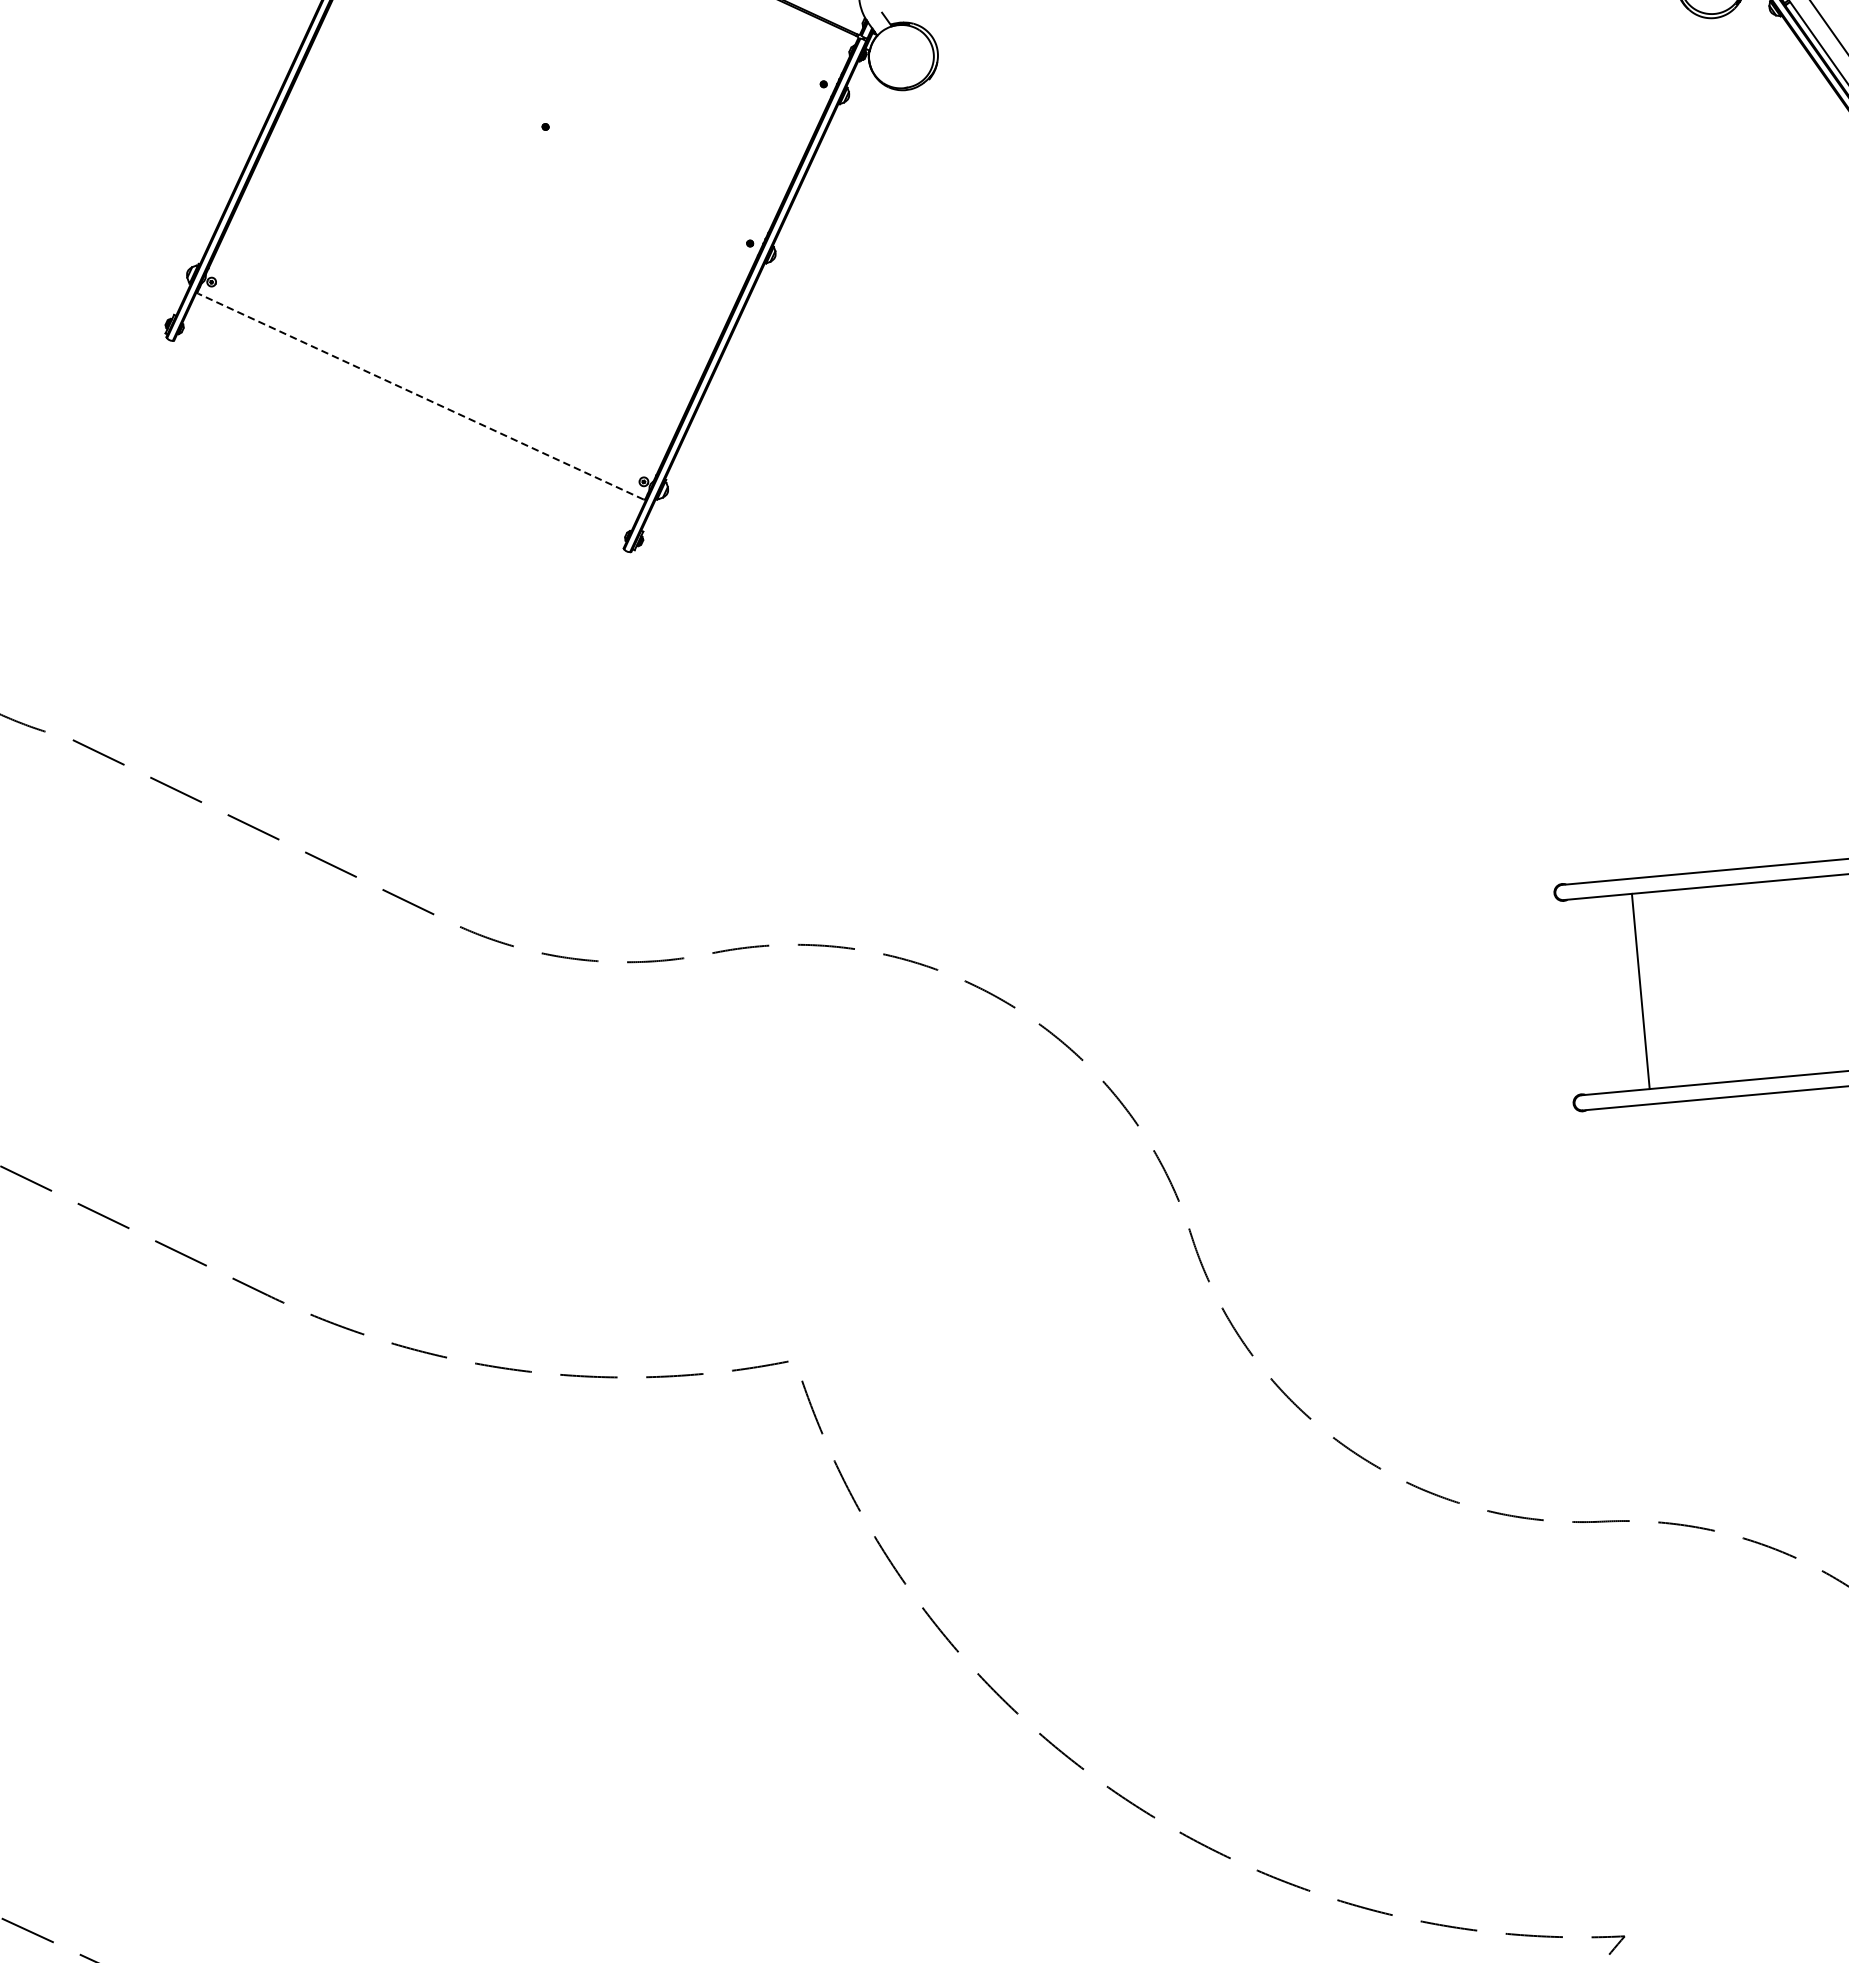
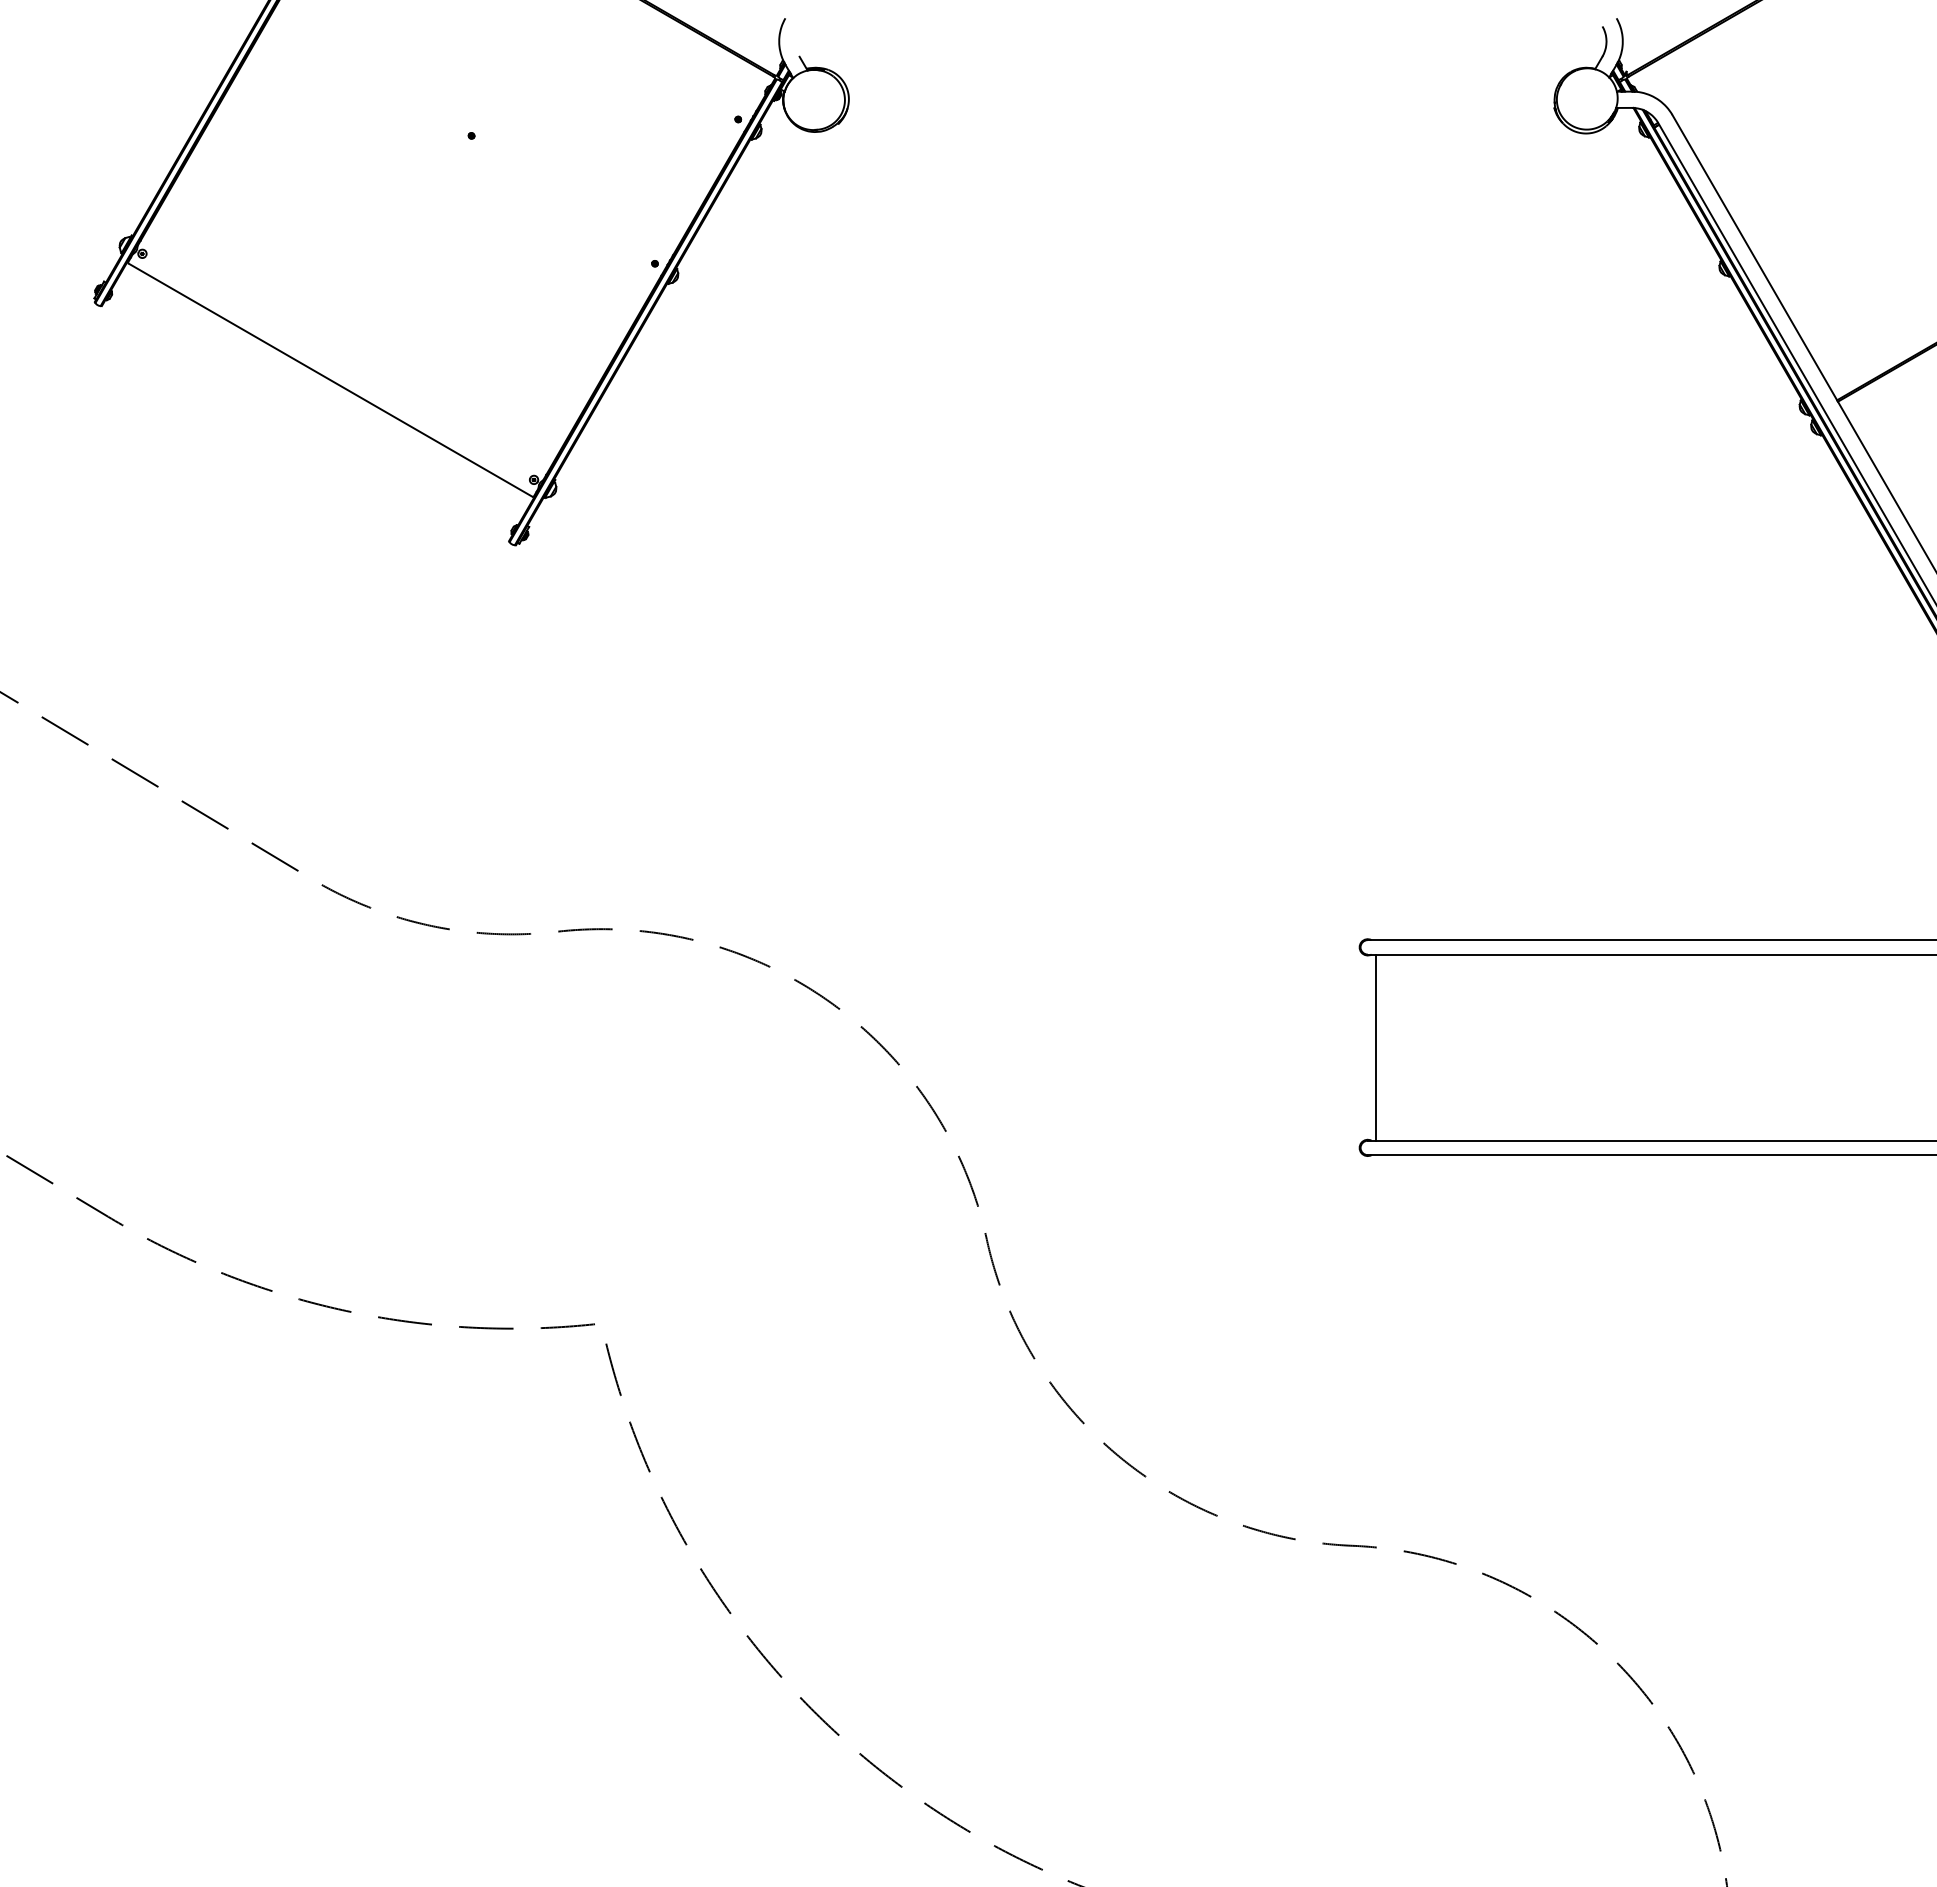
line: (420, 396) -> (330, 380), dashed -> solid
line: (1640, 991) -> (1375, 1047), moved

